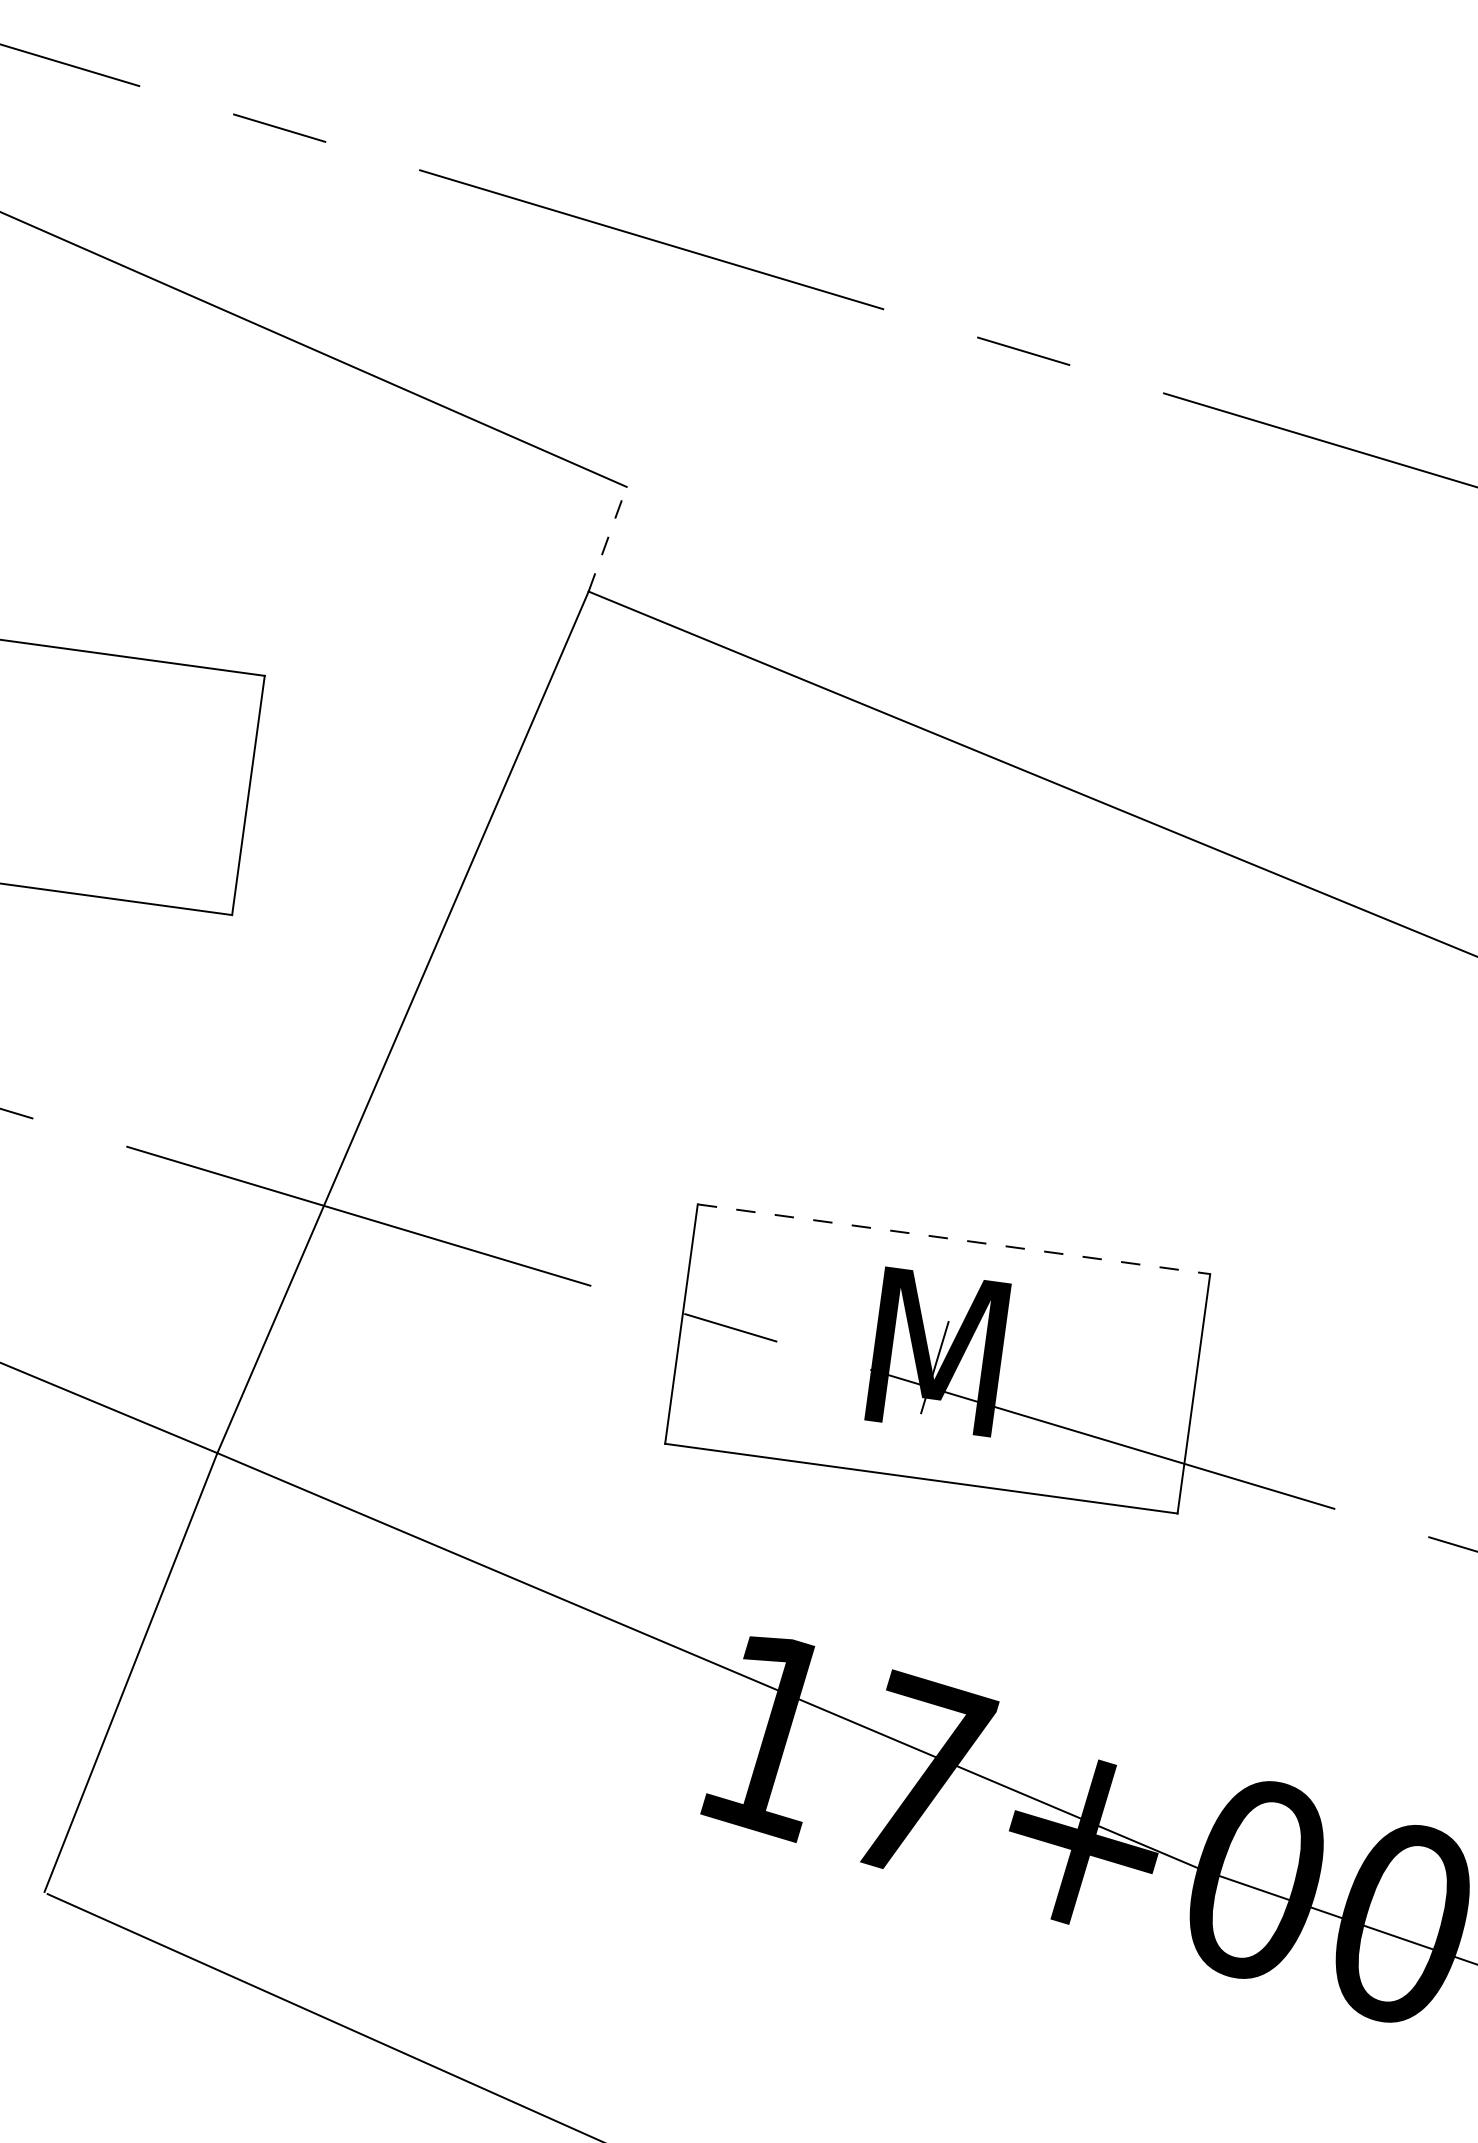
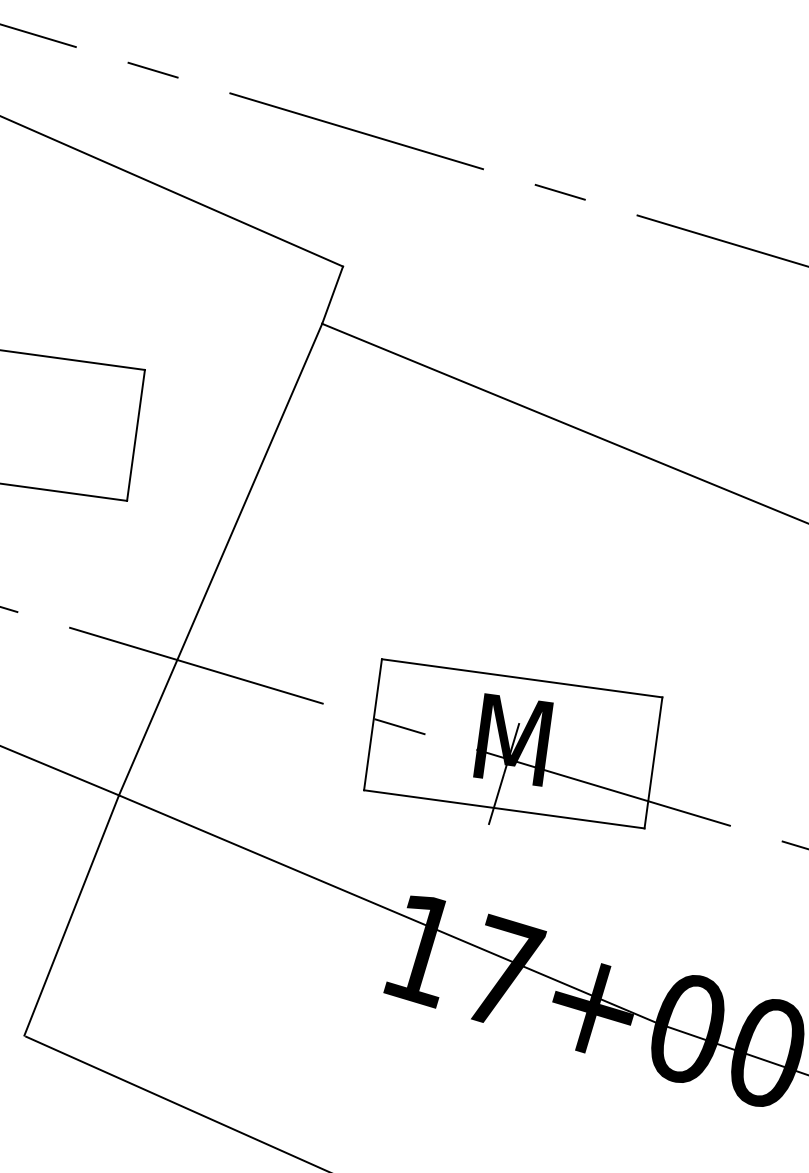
line: (607, 537) -> (332, 294), dashed -> solid
line: (954, 1239) -> (522, 678), dashed -> solid
line: (907, 1460) -> (496, 799), added

